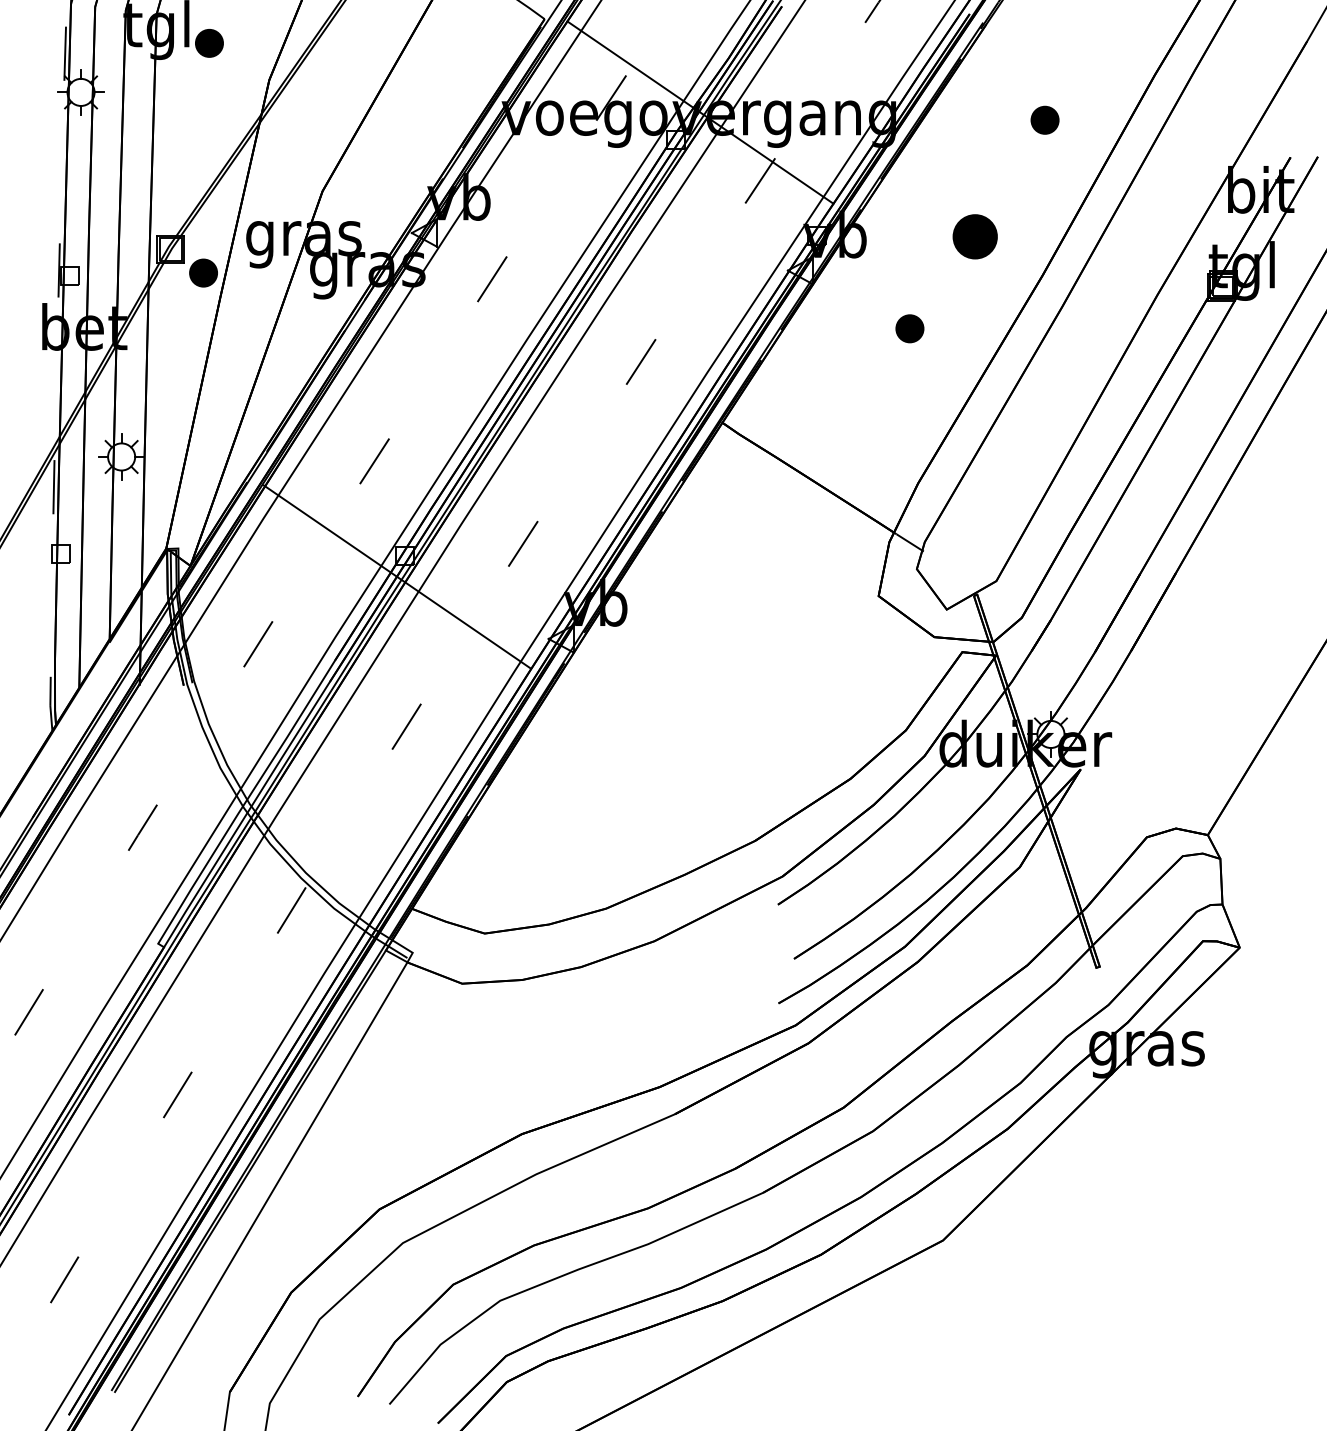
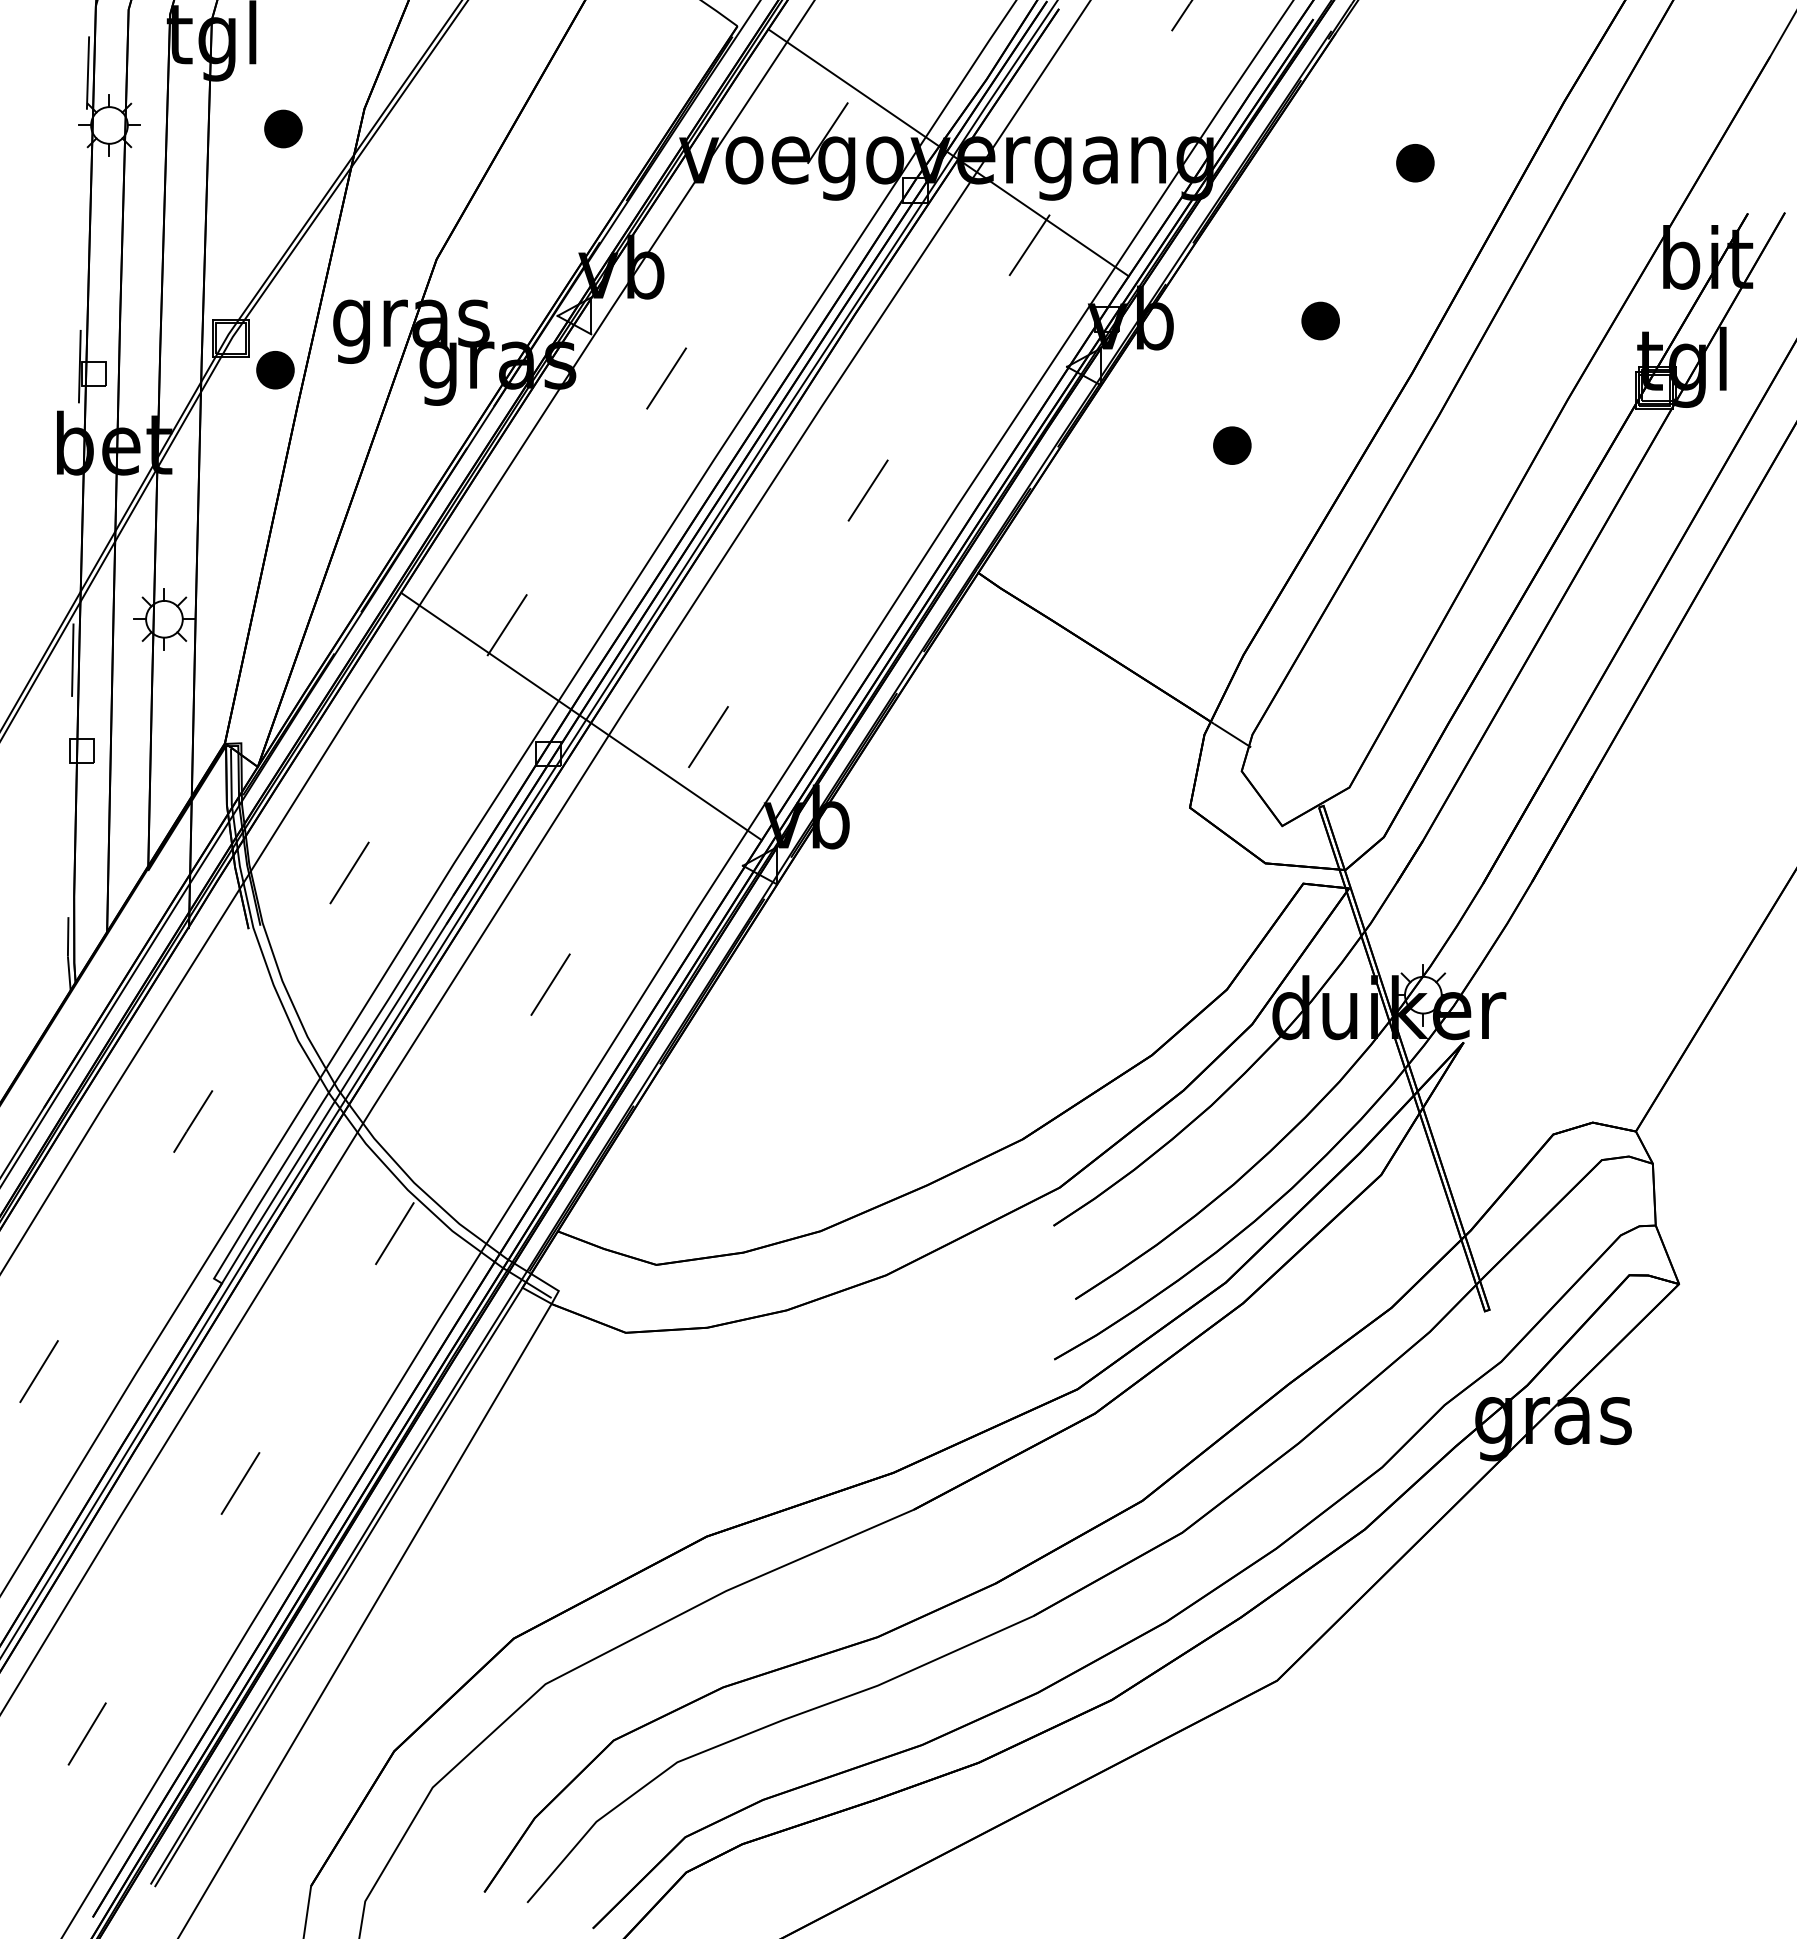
part: (209, 42) -> (283, 128), moved
part: (975, 236) -> (1320, 320), size x0.62
line: (397, 576) -> (581, 716), moved

